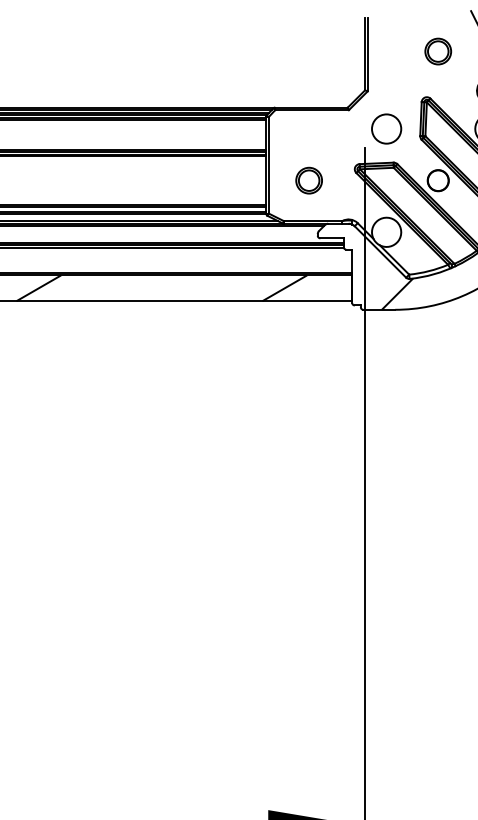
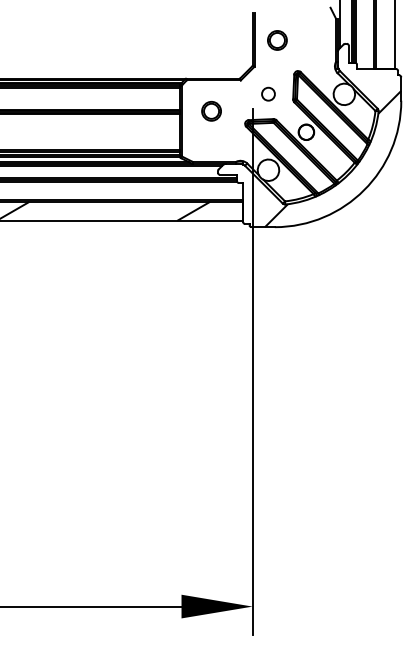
circle: (438, 51) -> (277, 40), moved
circle: (386, 127) -> (268, 93), size x0.6
part: (309, 180) -> (211, 111), moved

